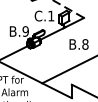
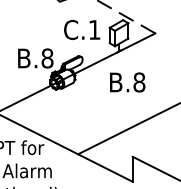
text: (25, 31) -> (47, 58), B.9 -> B.8
text: (78, 44) -> (126, 82), moved

